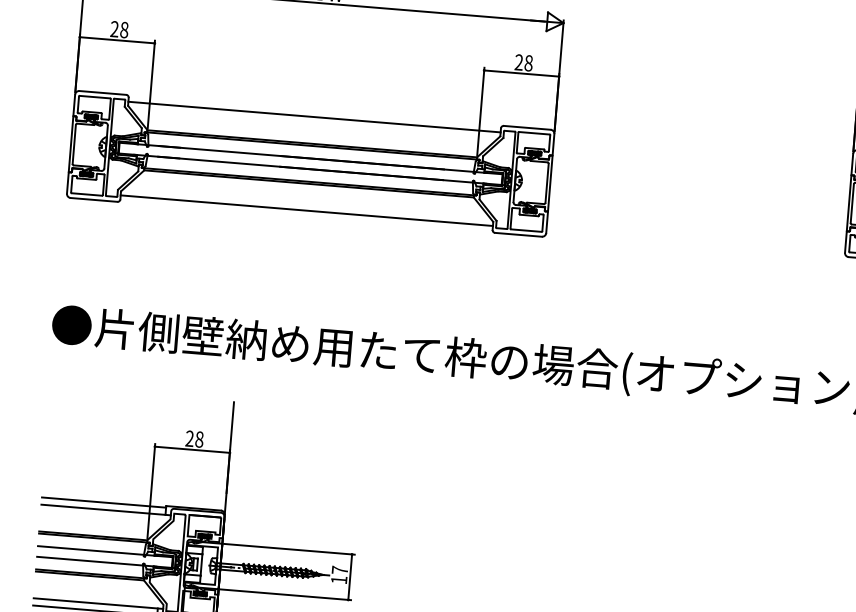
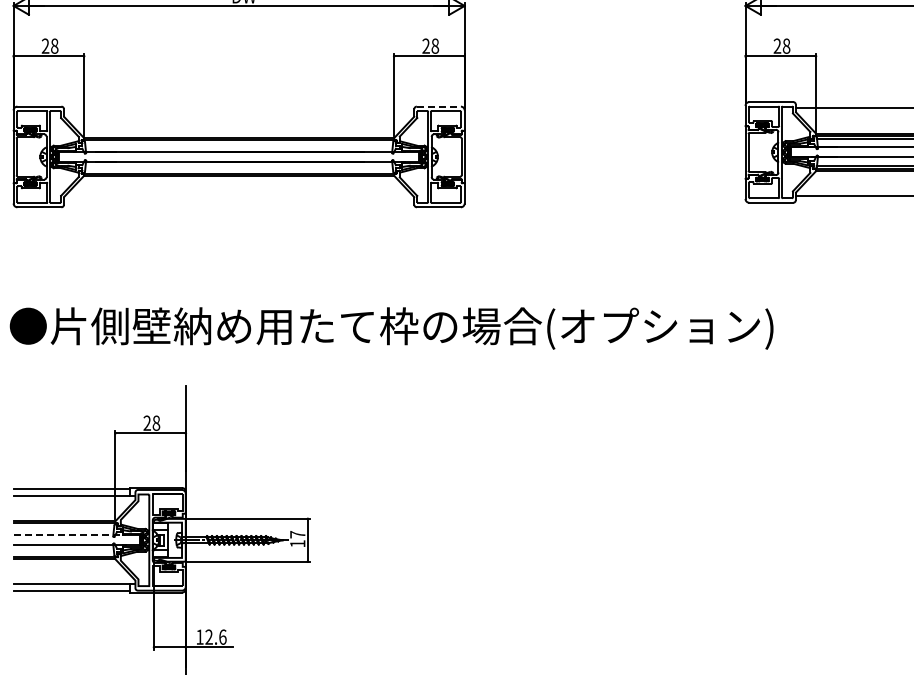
line: (313, 116) -> (238, 112), removed
line: (527, 127) -> (439, 106), solid -> dashed
line: (306, 211) -> (238, 201), removed
line: (98, 551) -> (70, 535), solid -> dashed

